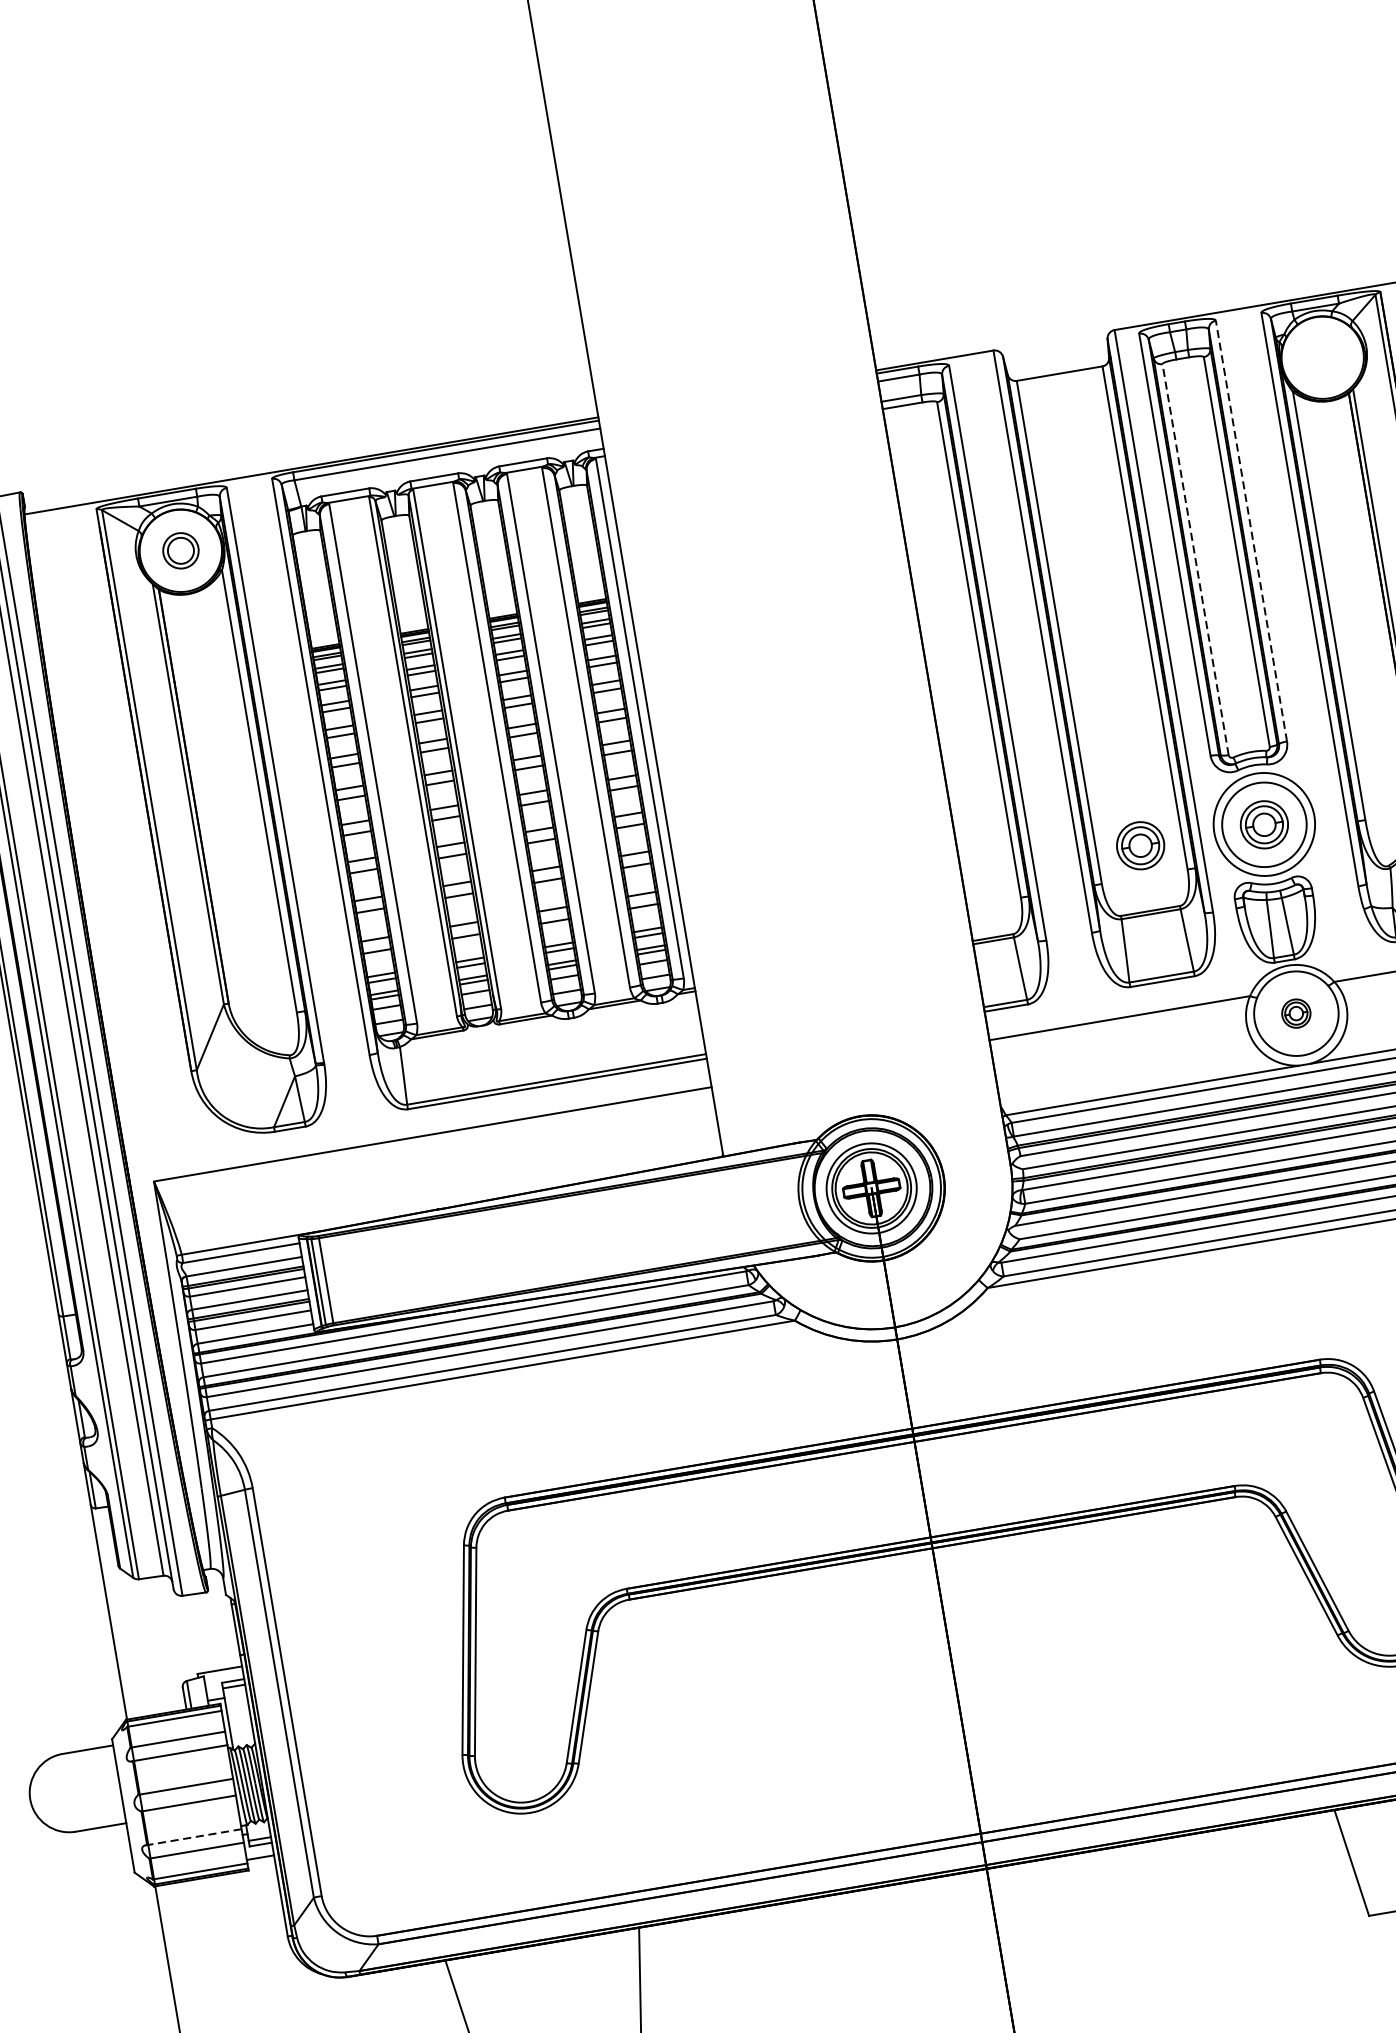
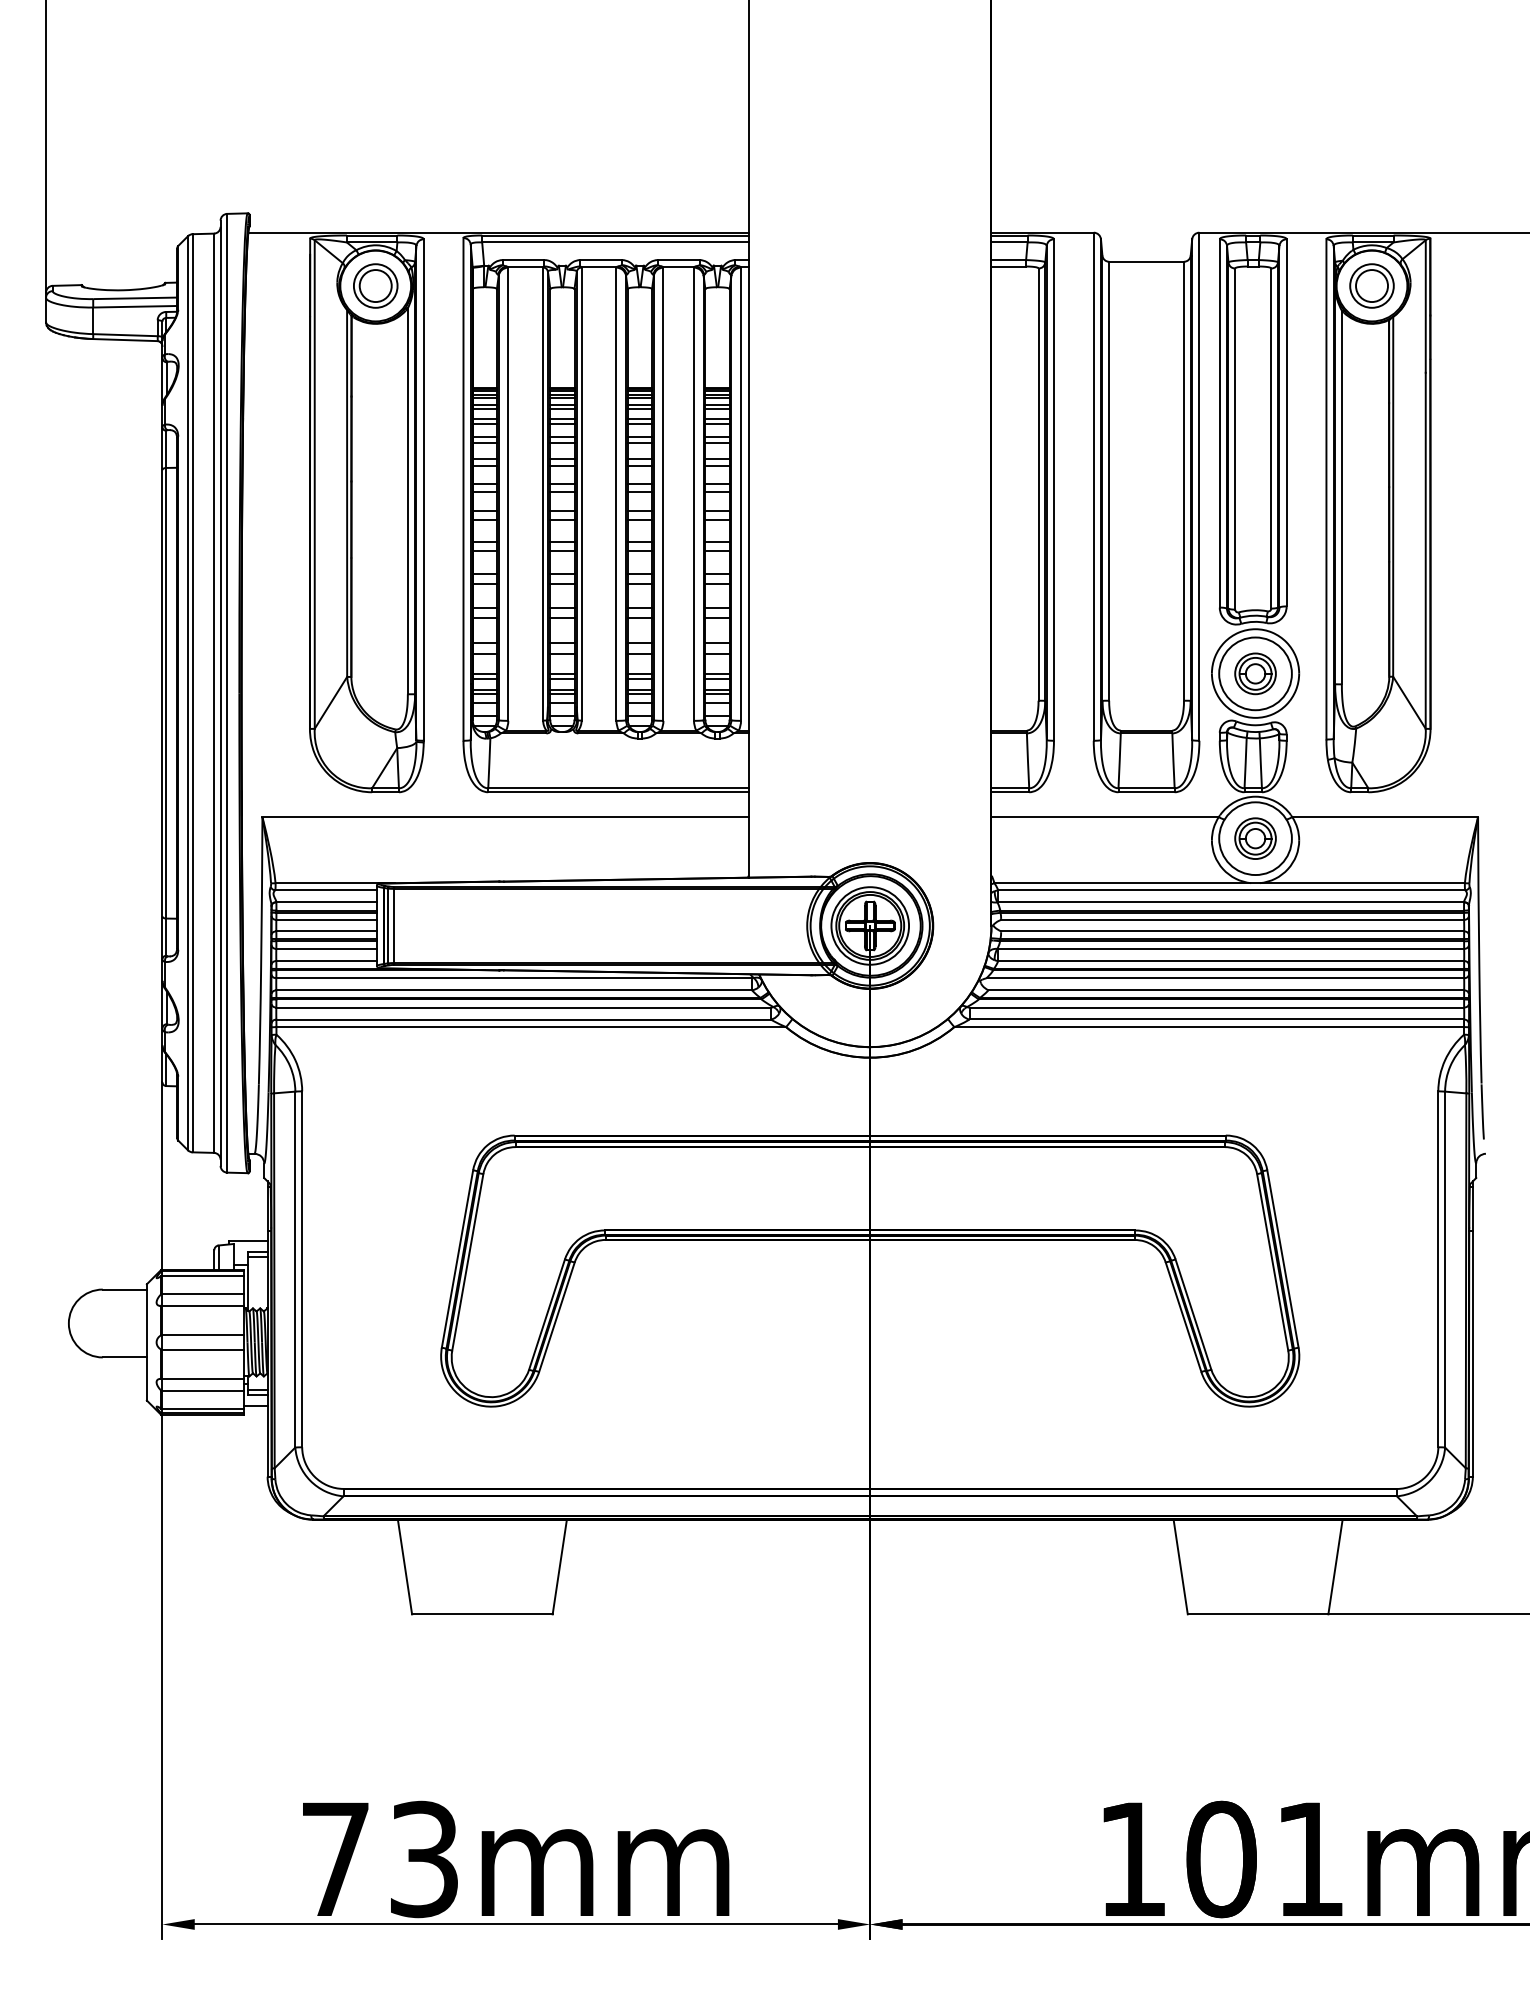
part: (1322, 357) -> (1371, 285), added
line: (1251, 530) -> (1286, 422), dashed -> solid
part: (180, 550) -> (375, 285), size x1.43
line: (1196, 560) -> (1235, 439), dashed -> solid
part: (1140, 845) -> (1147, 673), removed
part: (1296, 1013) -> (1255, 838), size x1.67
line: (194, 1837) -> (202, 1379), dashed -> solid

